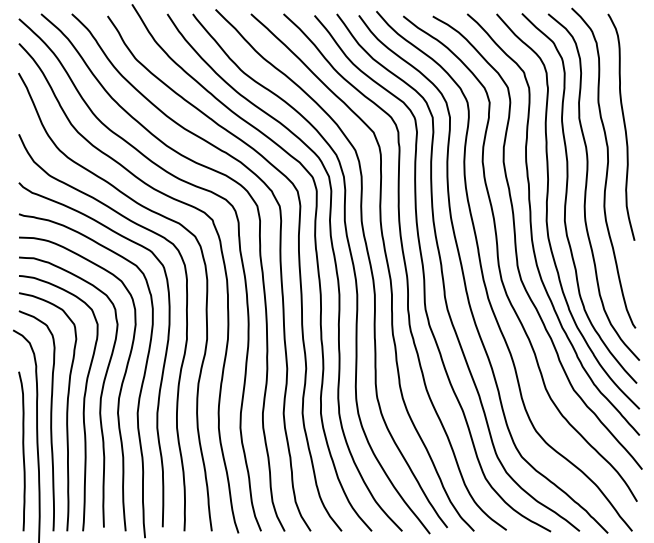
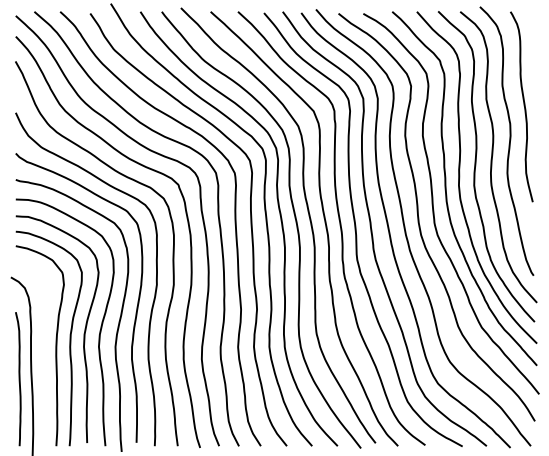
curve: (50, 420) -> (42, 353), removed

